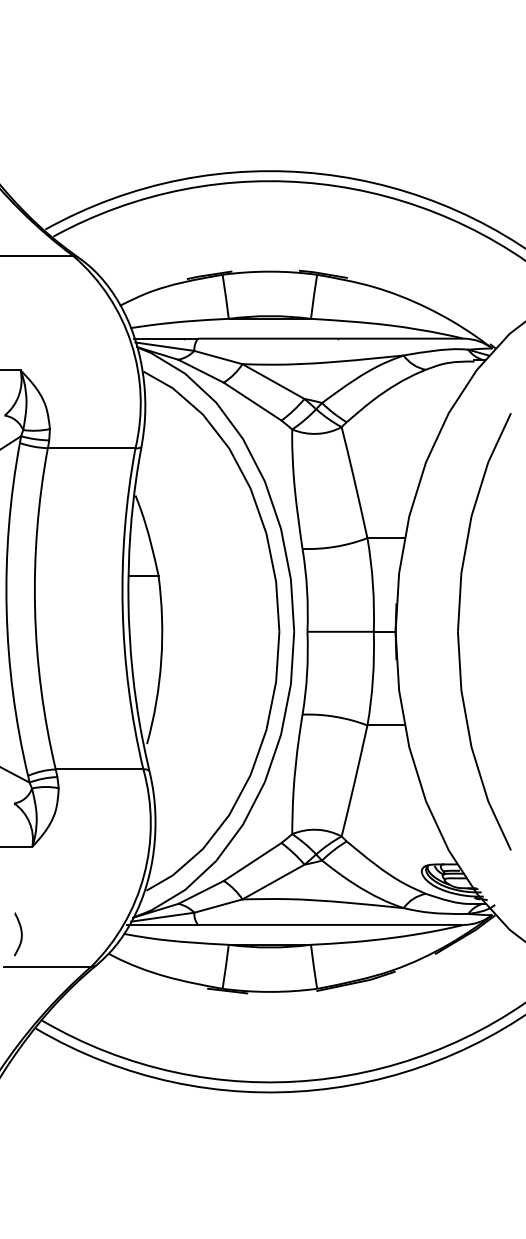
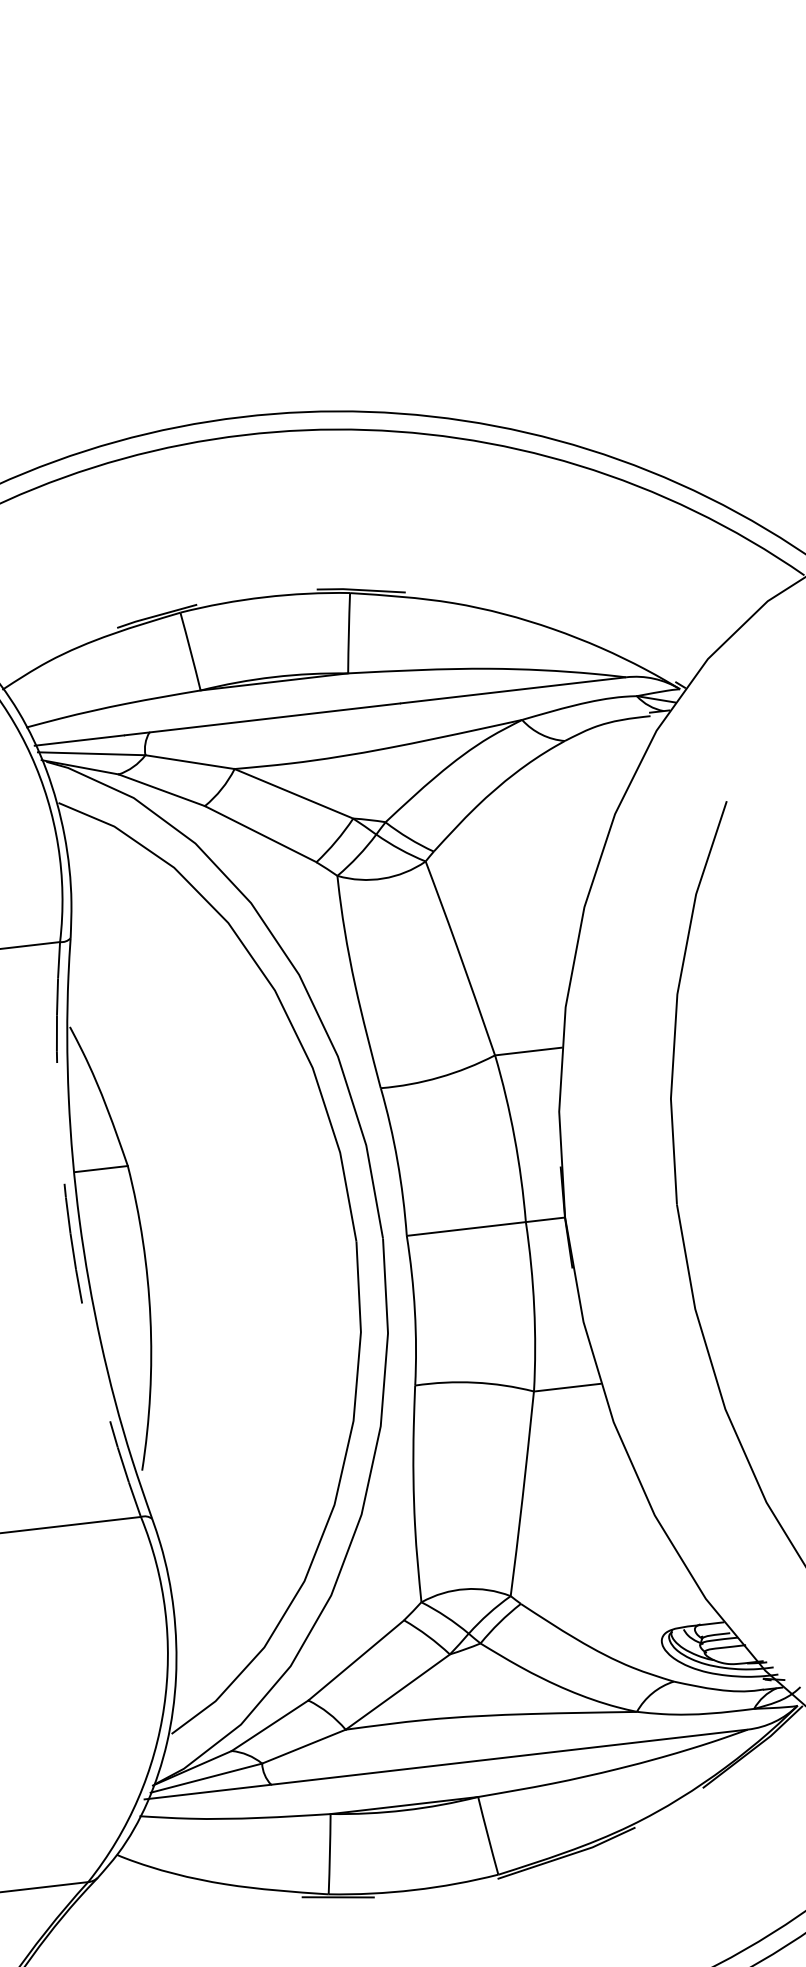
arc: (122, 609) -> (70, 1234), solid -> dashed

